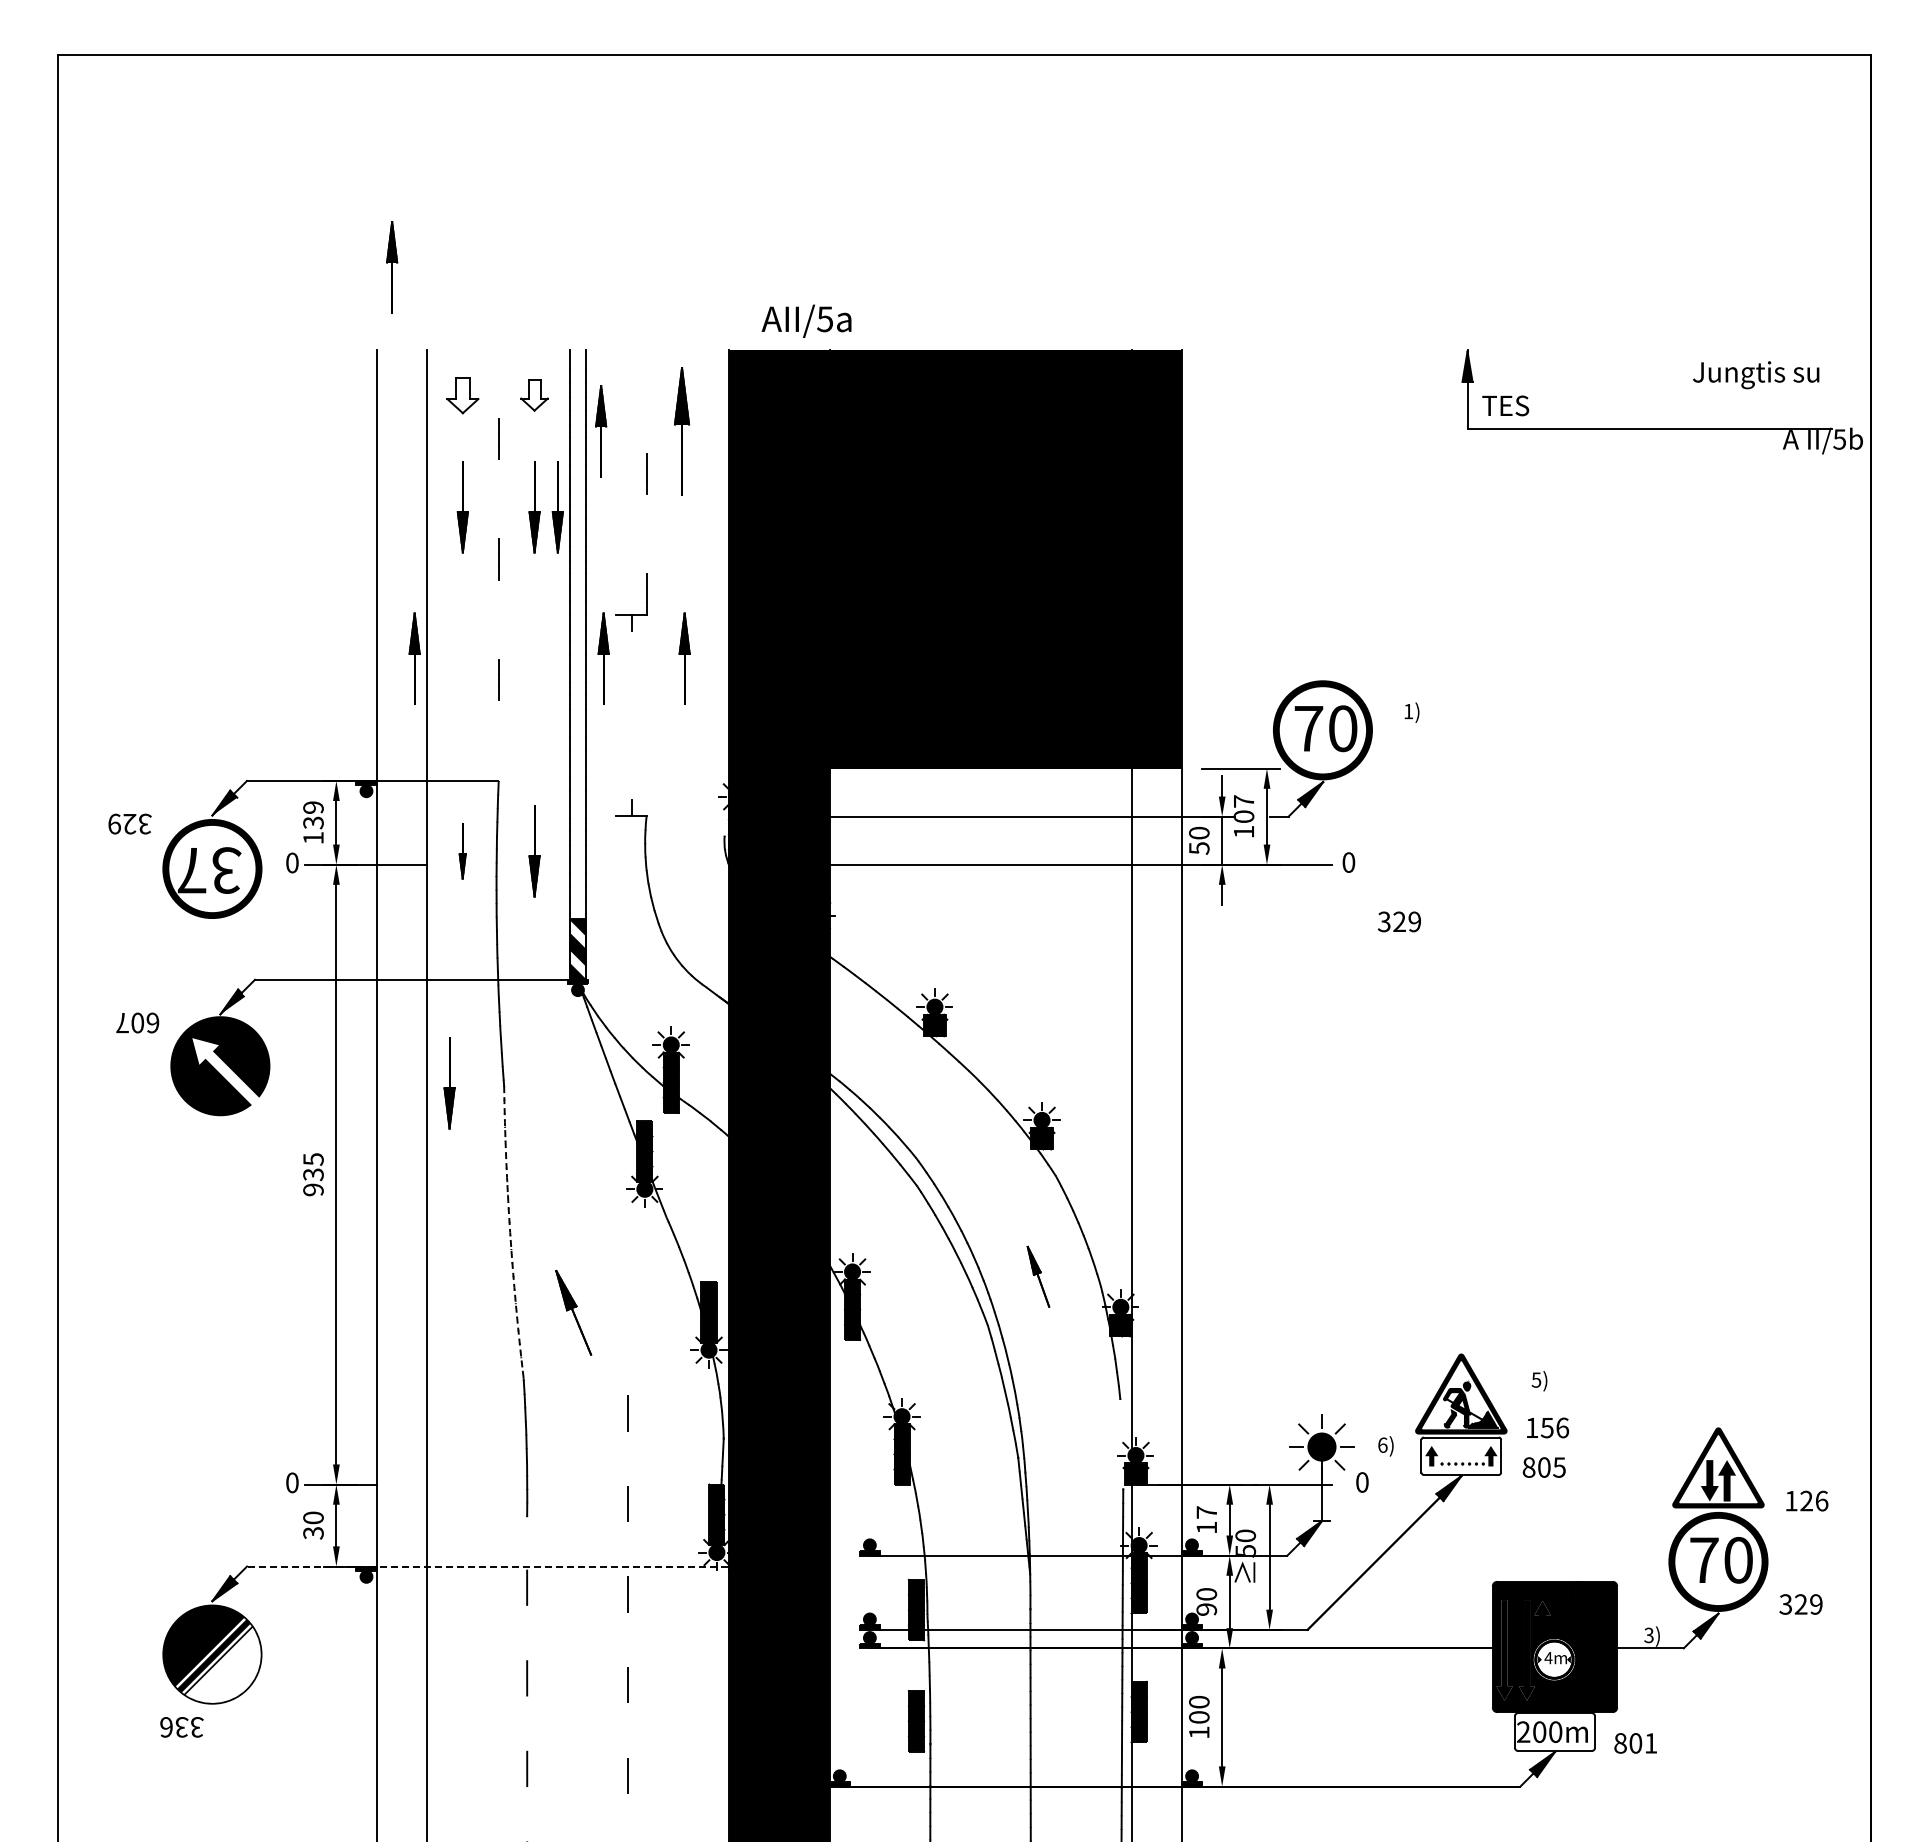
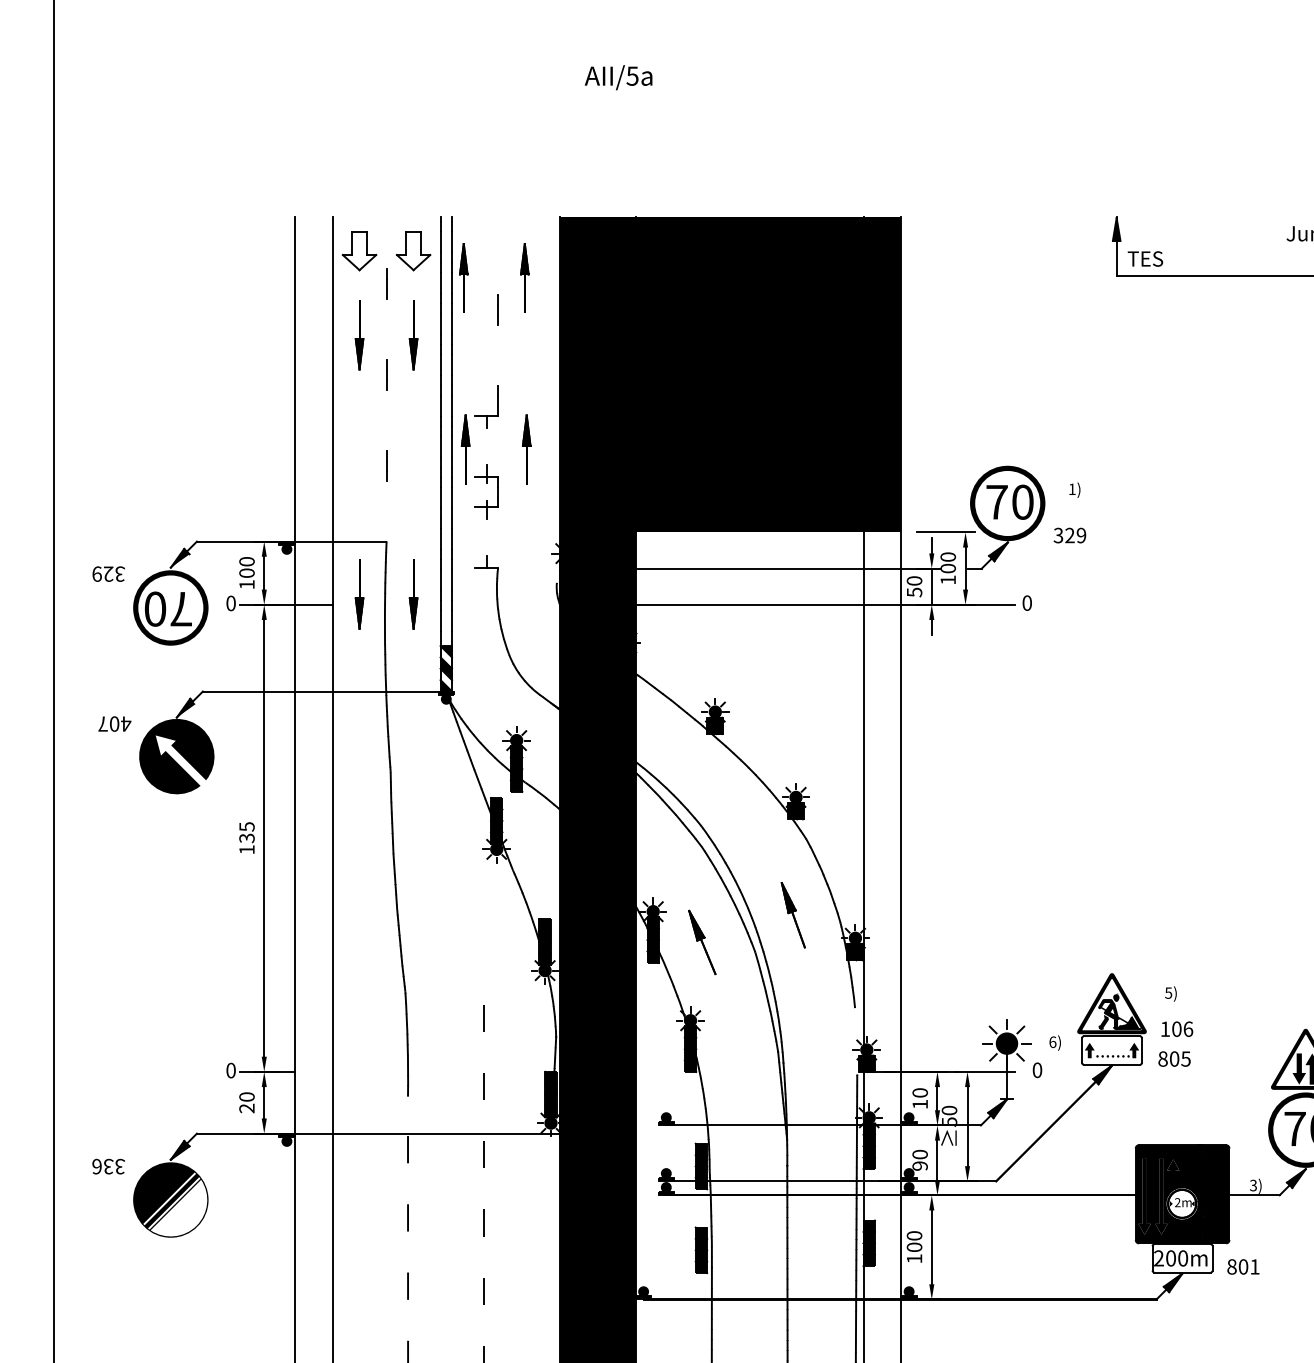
part: (392, 267) -> (306, 154), removed
text: (806, 320) -> (618, 77), moved
part: (462, 395) -> (359, 251), size x1.43
part: (534, 395) -> (413, 251), size x1.67
part: (682, 431) -> (525, 278), size x0.71
part: (557, 507) -> (430, 335), removed
part: (414, 658) -> (323, 449), removed
part: (631, 726) -> (486, 500), added
text: (1243, 801) -> (947, 557), 107 -> 100
text: (313, 815) -> (247, 567), 139 -> 100
part: (462, 851) -> (359, 594), size x1.67
text: (209, 870) -> (168, 609), 37 -> 70
text: (1398, 921) -> (1069, 535), moved
text: (153, 1022) -> (126, 723), 607 -> 407
part: (449, 1083) -> (349, 769), removed
text: (313, 1189) -> (247, 849), 935 -> 135
arc: (510, 1232) -> (395, 881), dashed -> solid
part: (1038, 1276) -> (793, 915), size x1.43
part: (573, 1312) -> (702, 942), moved
text: (1546, 1427) -> (1176, 1028), 156 -> 106
text: (1206, 1512) -> (919, 1092), 17 -> 10
text: (313, 1533) -> (247, 1108), 30 -> 20
line: (492, 1566) -> (381, 1133), dashed -> solid
text: (1548, 1658) -> (1177, 1202), 4m -> 2m
text: (181, 1727) -> (108, 1166), moved

